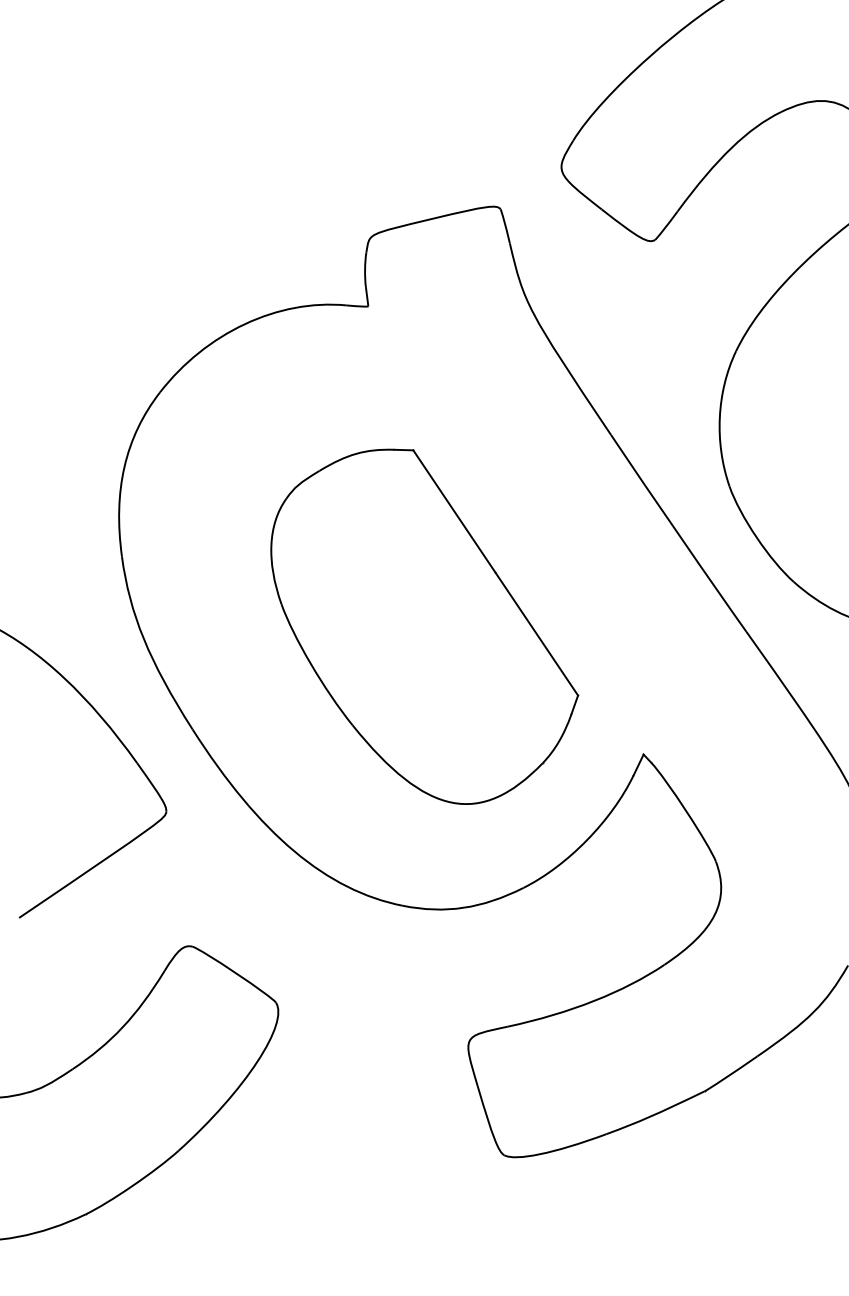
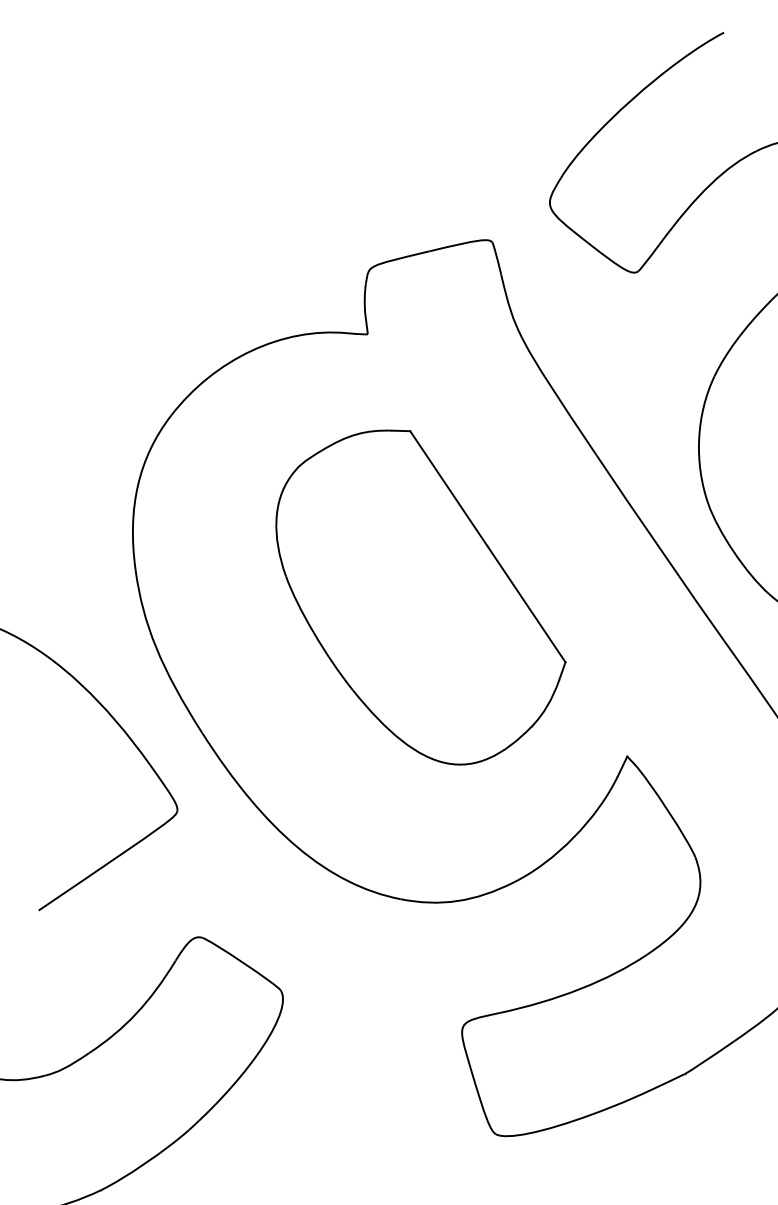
part: (424, 626) -> (420, 597), moved

